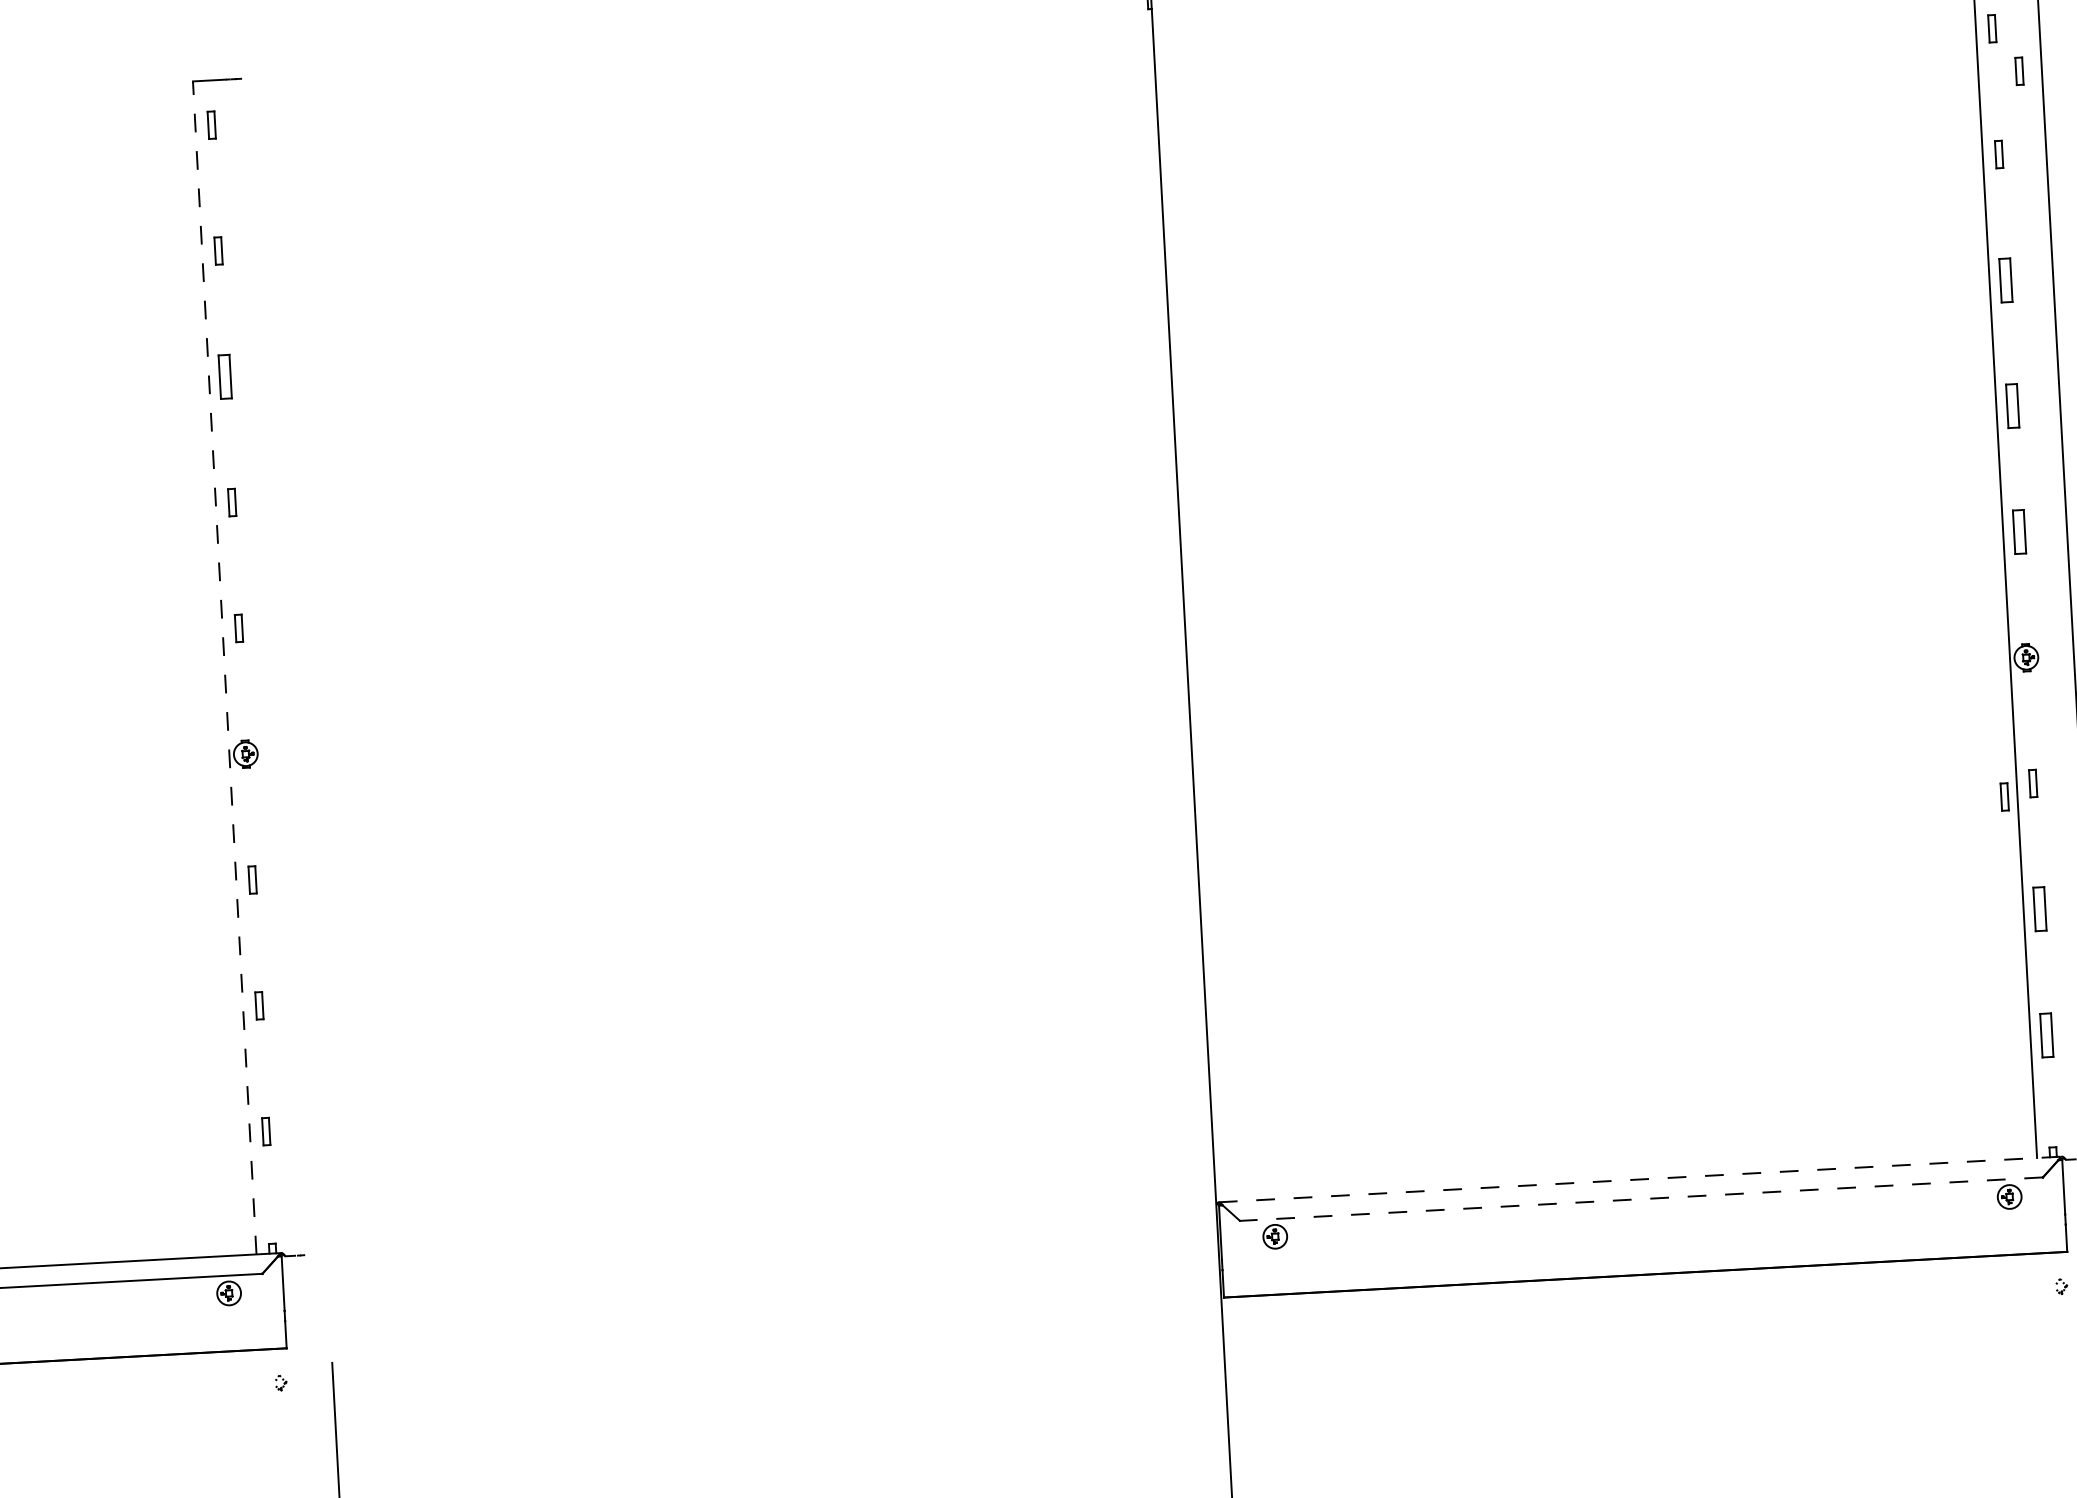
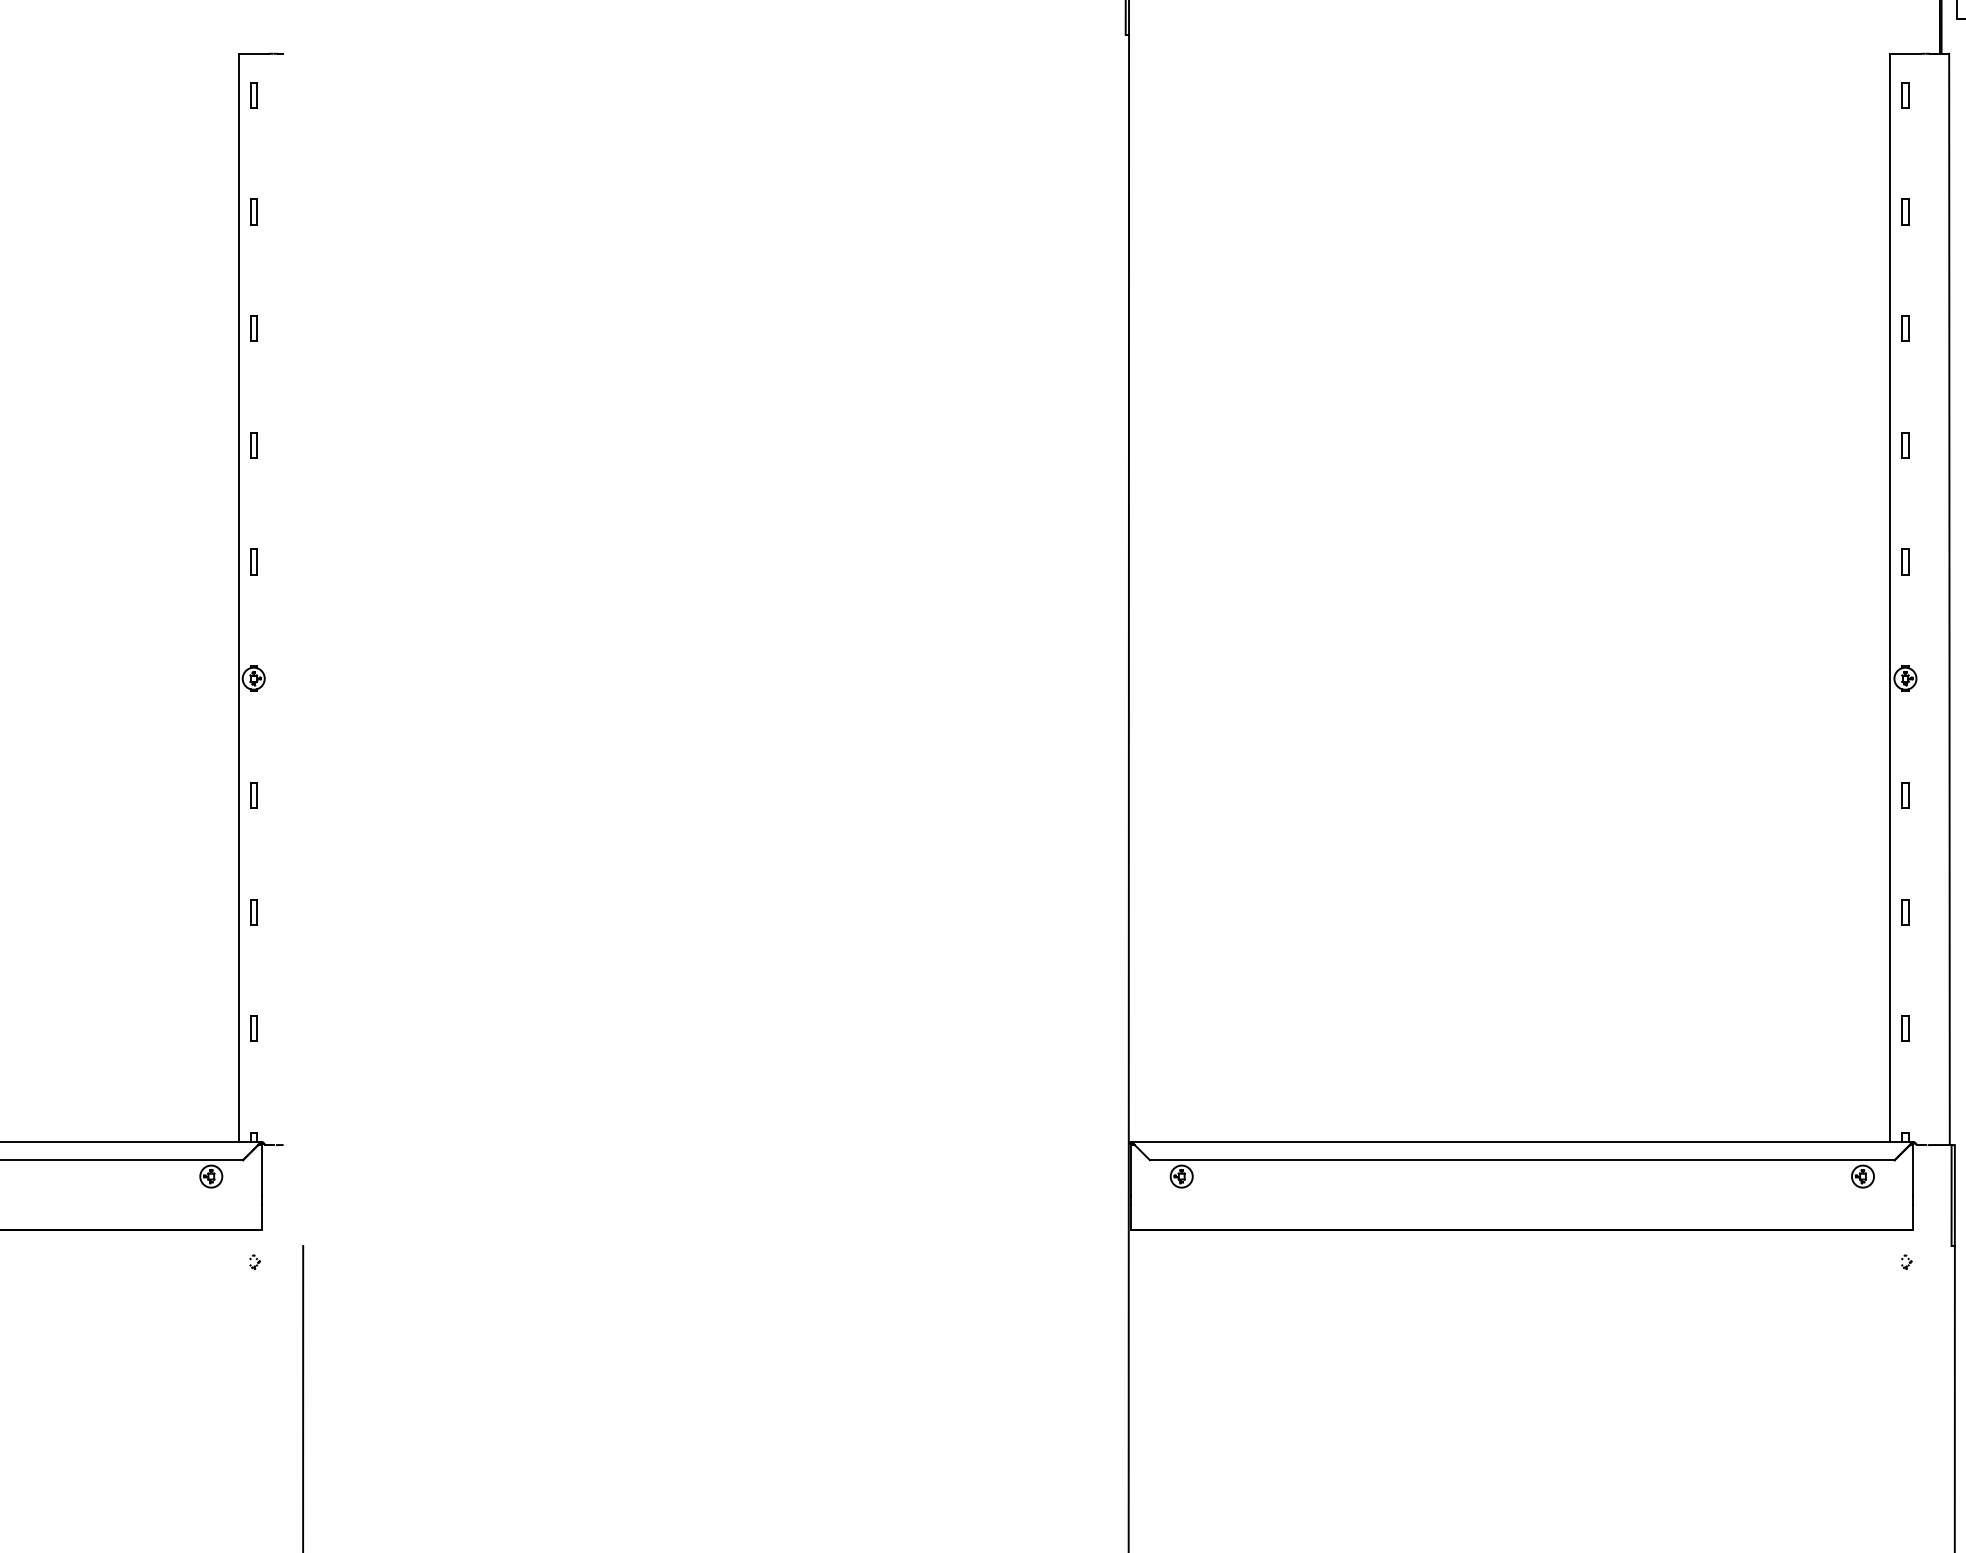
part: (2019, 70) -> (1928, 135), removed
part: (2005, 280) -> (1905, 328), size x0.62
part: (225, 376) -> (253, 328), size x0.62
part: (2012, 406) -> (1905, 445), size x0.62
part: (2019, 531) -> (1905, 561), size x0.62
line: (224, 667) -> (238, 597), dashed -> solid
part: (2004, 797) -> (1878, 806), removed
part: (2040, 909) -> (1905, 912), size x0.62
part: (2046, 1034) -> (1905, 1028), size x0.62
line: (1640, 1179) -> (1522, 1141), dashed -> solid
line: (1640, 1199) -> (1521, 1160), dashed -> solid

